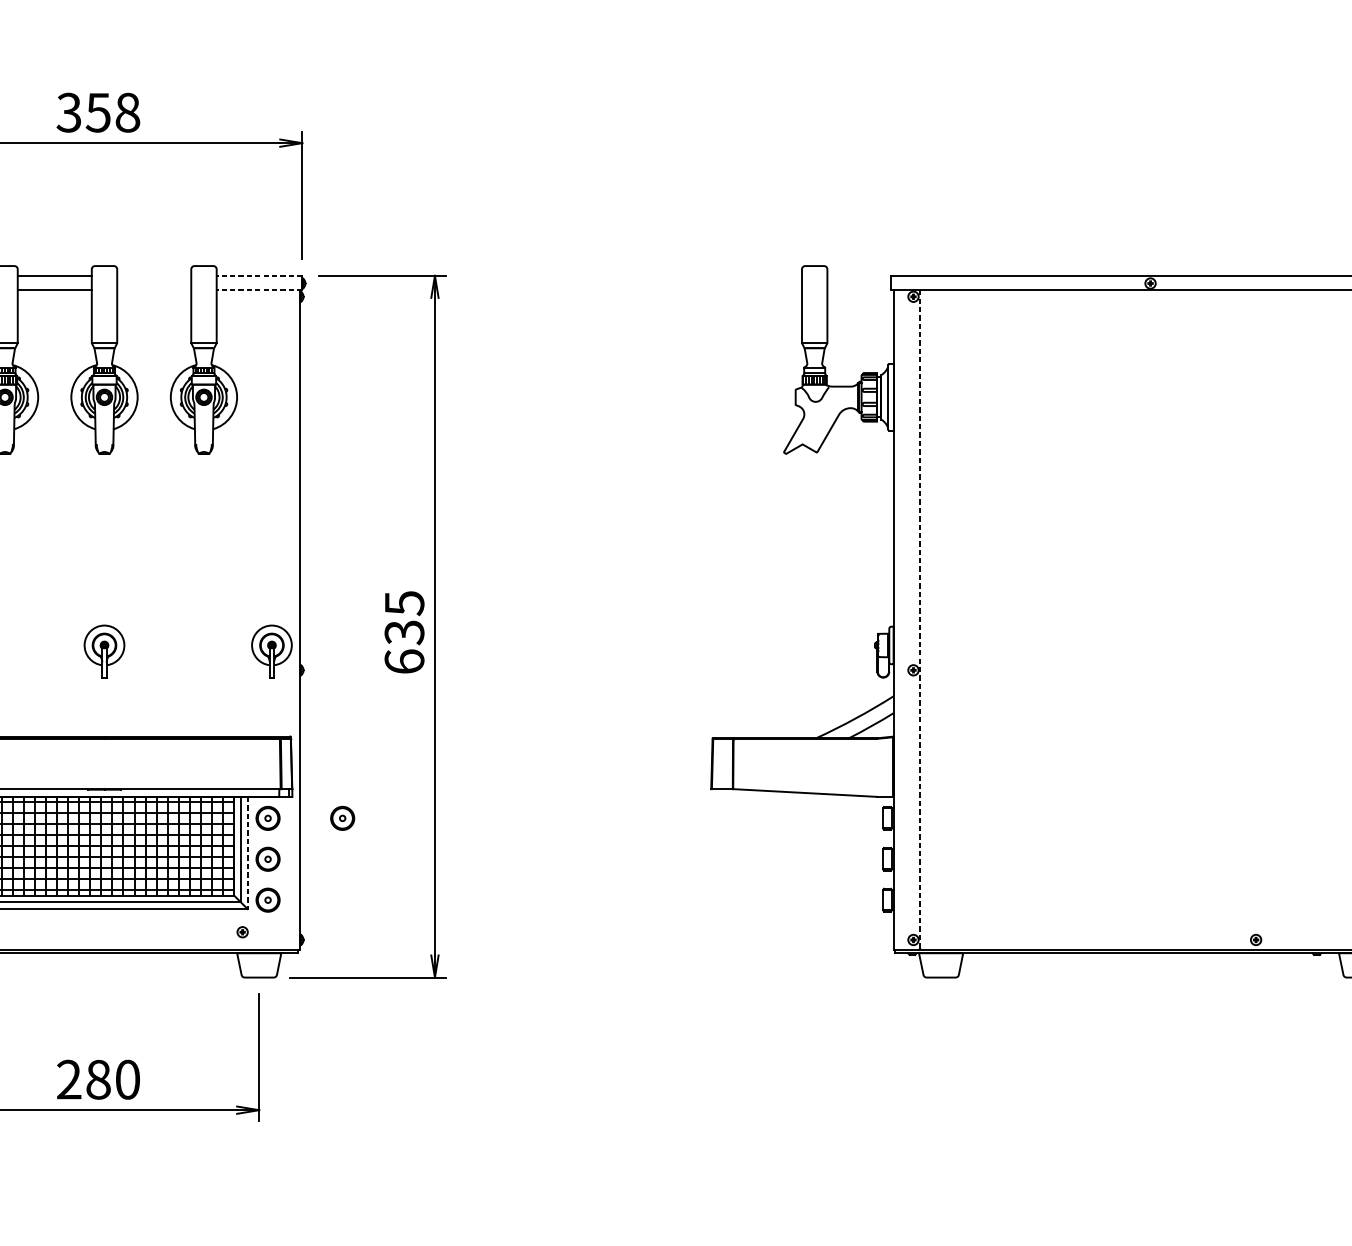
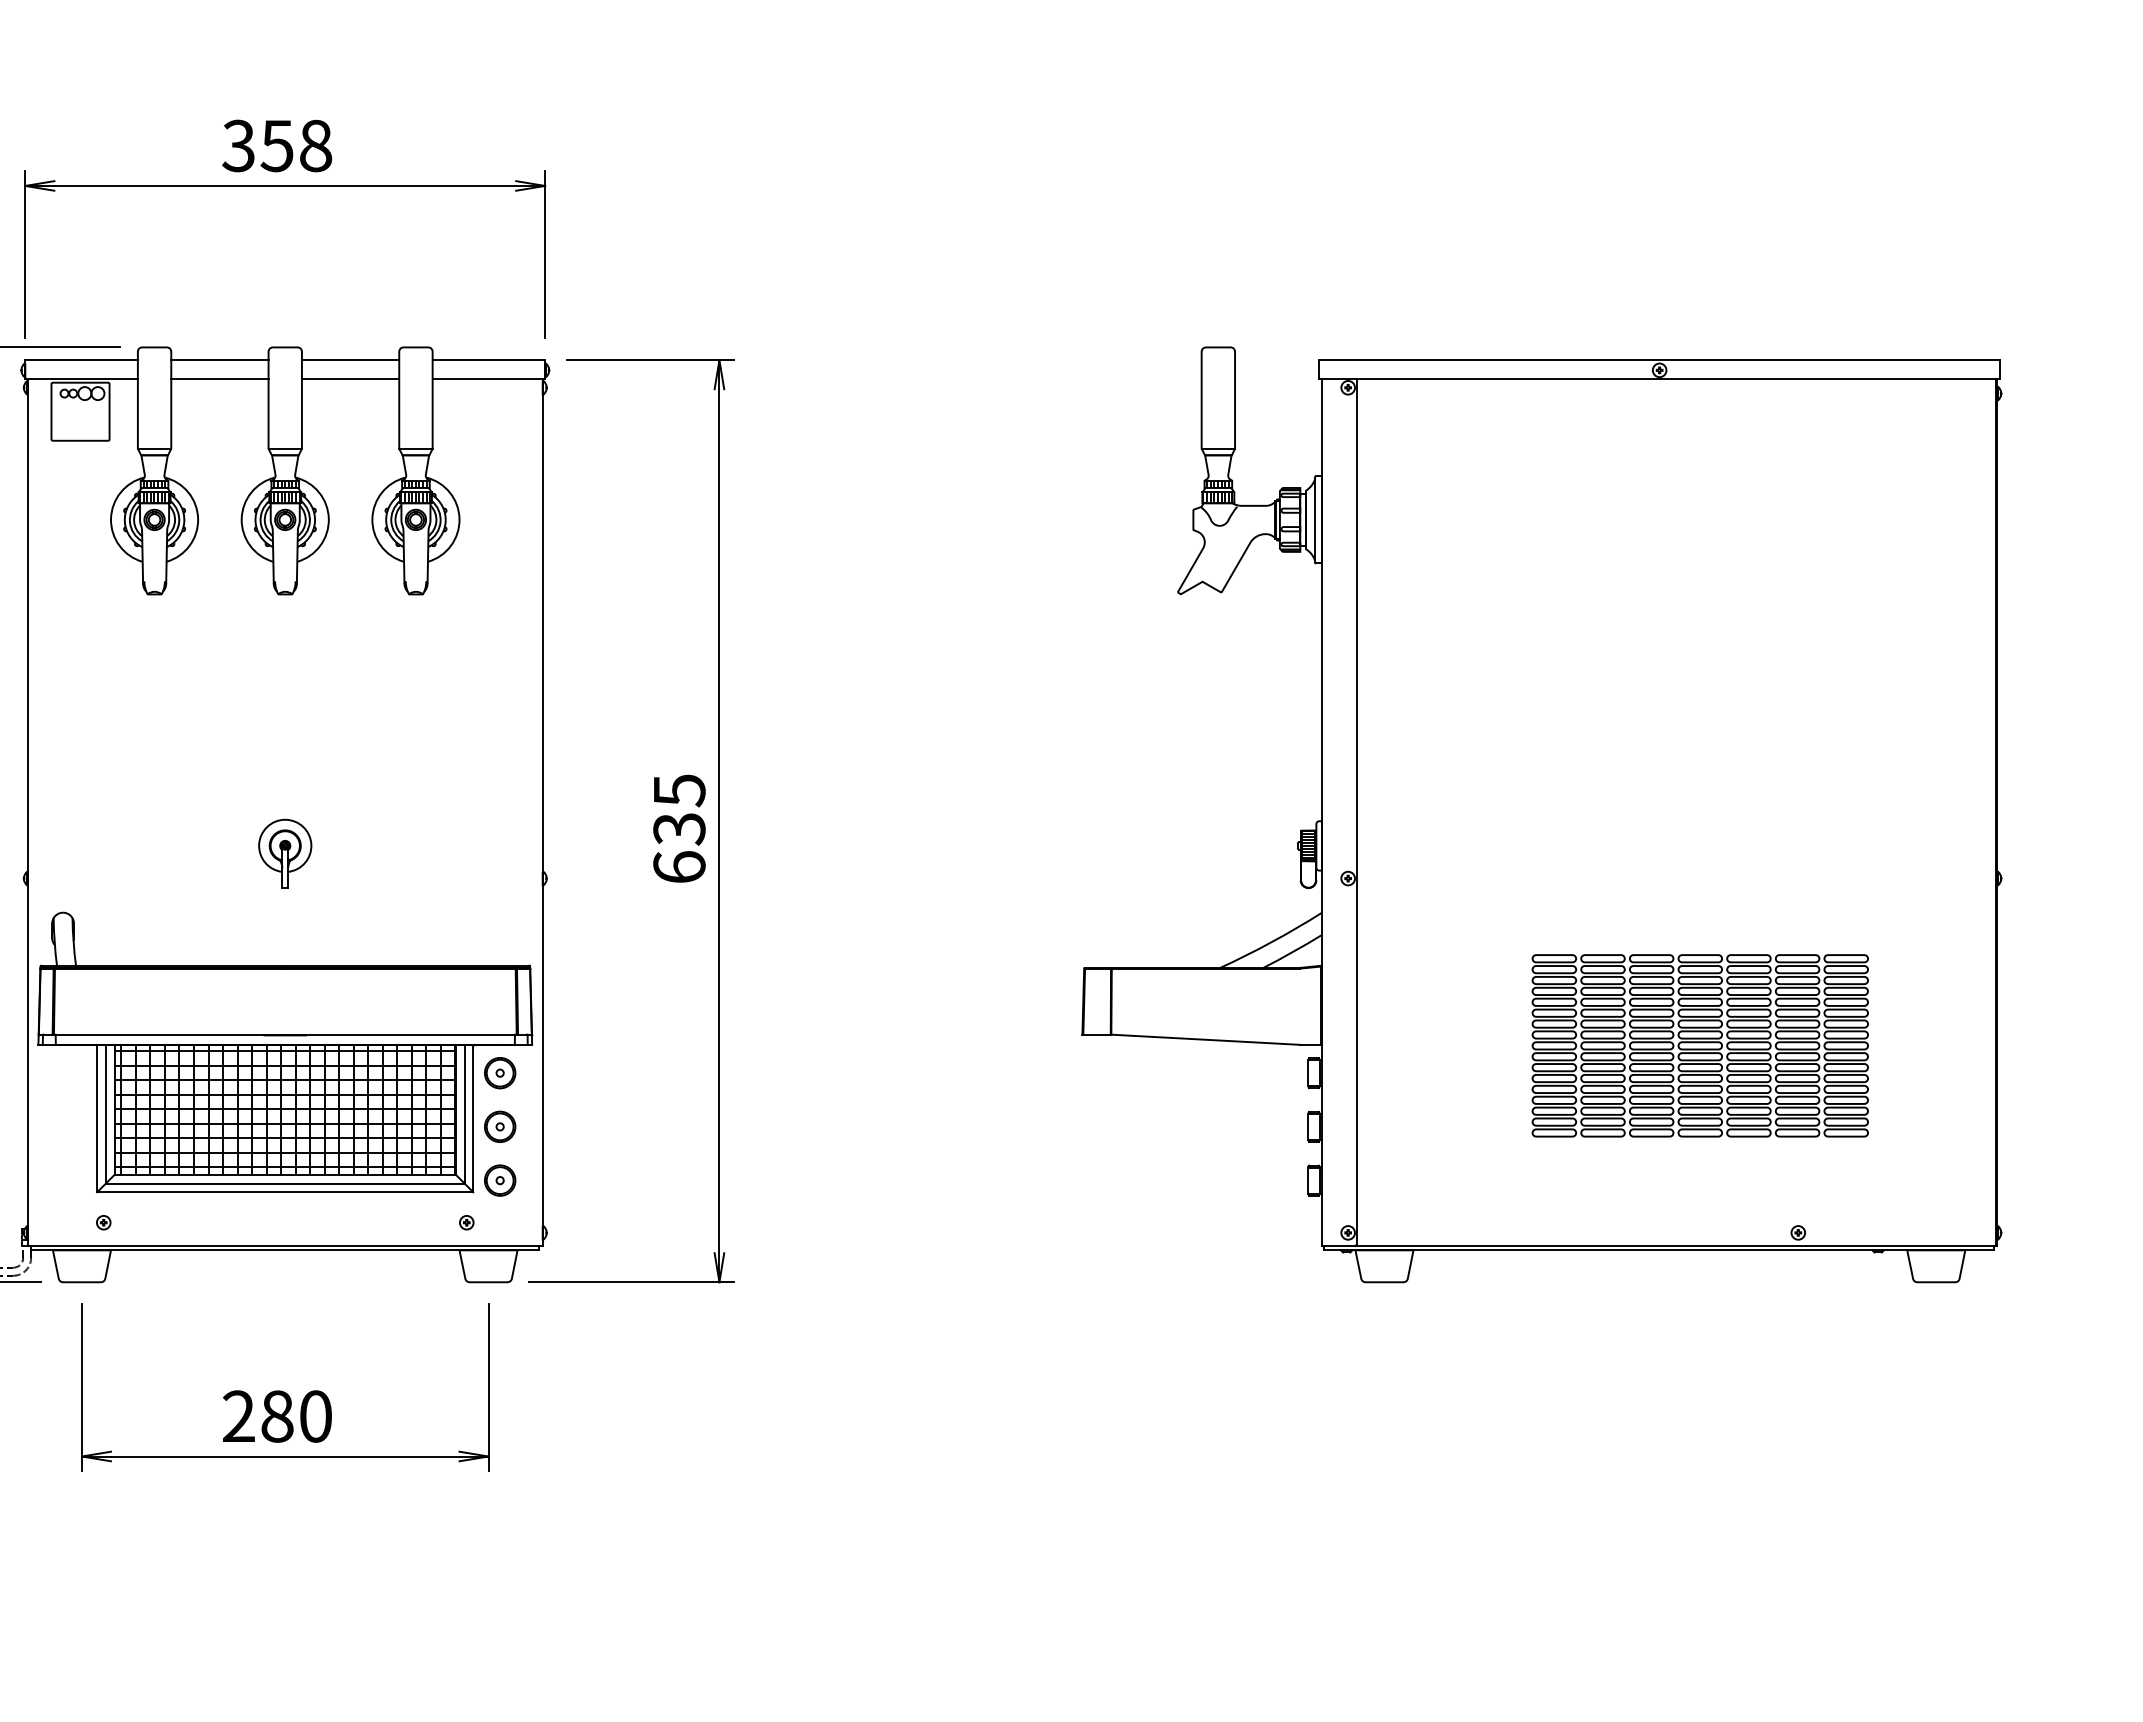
line: (154, 276) -> (350, 360), added
line: (259, 276) -> (488, 360), dashed -> solid
line: (154, 290) -> (350, 379), added
line: (259, 290) -> (488, 379), dashed -> solid
hatch: (814, 369) -> (1217, 483), added
hatch: (103, 380) -> (284, 497), added
hatch: (203, 380) -> (415, 497), added
line: (919, 619) -> (1356, 811), dashed -> solid
hatch: (883, 645) -> (1308, 845), added
part: (272, 651) -> (505, 853), removed
part: (1180, 797) -> (1699, 1045), added
part: (342, 818) -> (598, 1073), removed
line: (247, 852) -> (473, 1118), dashed -> solid

